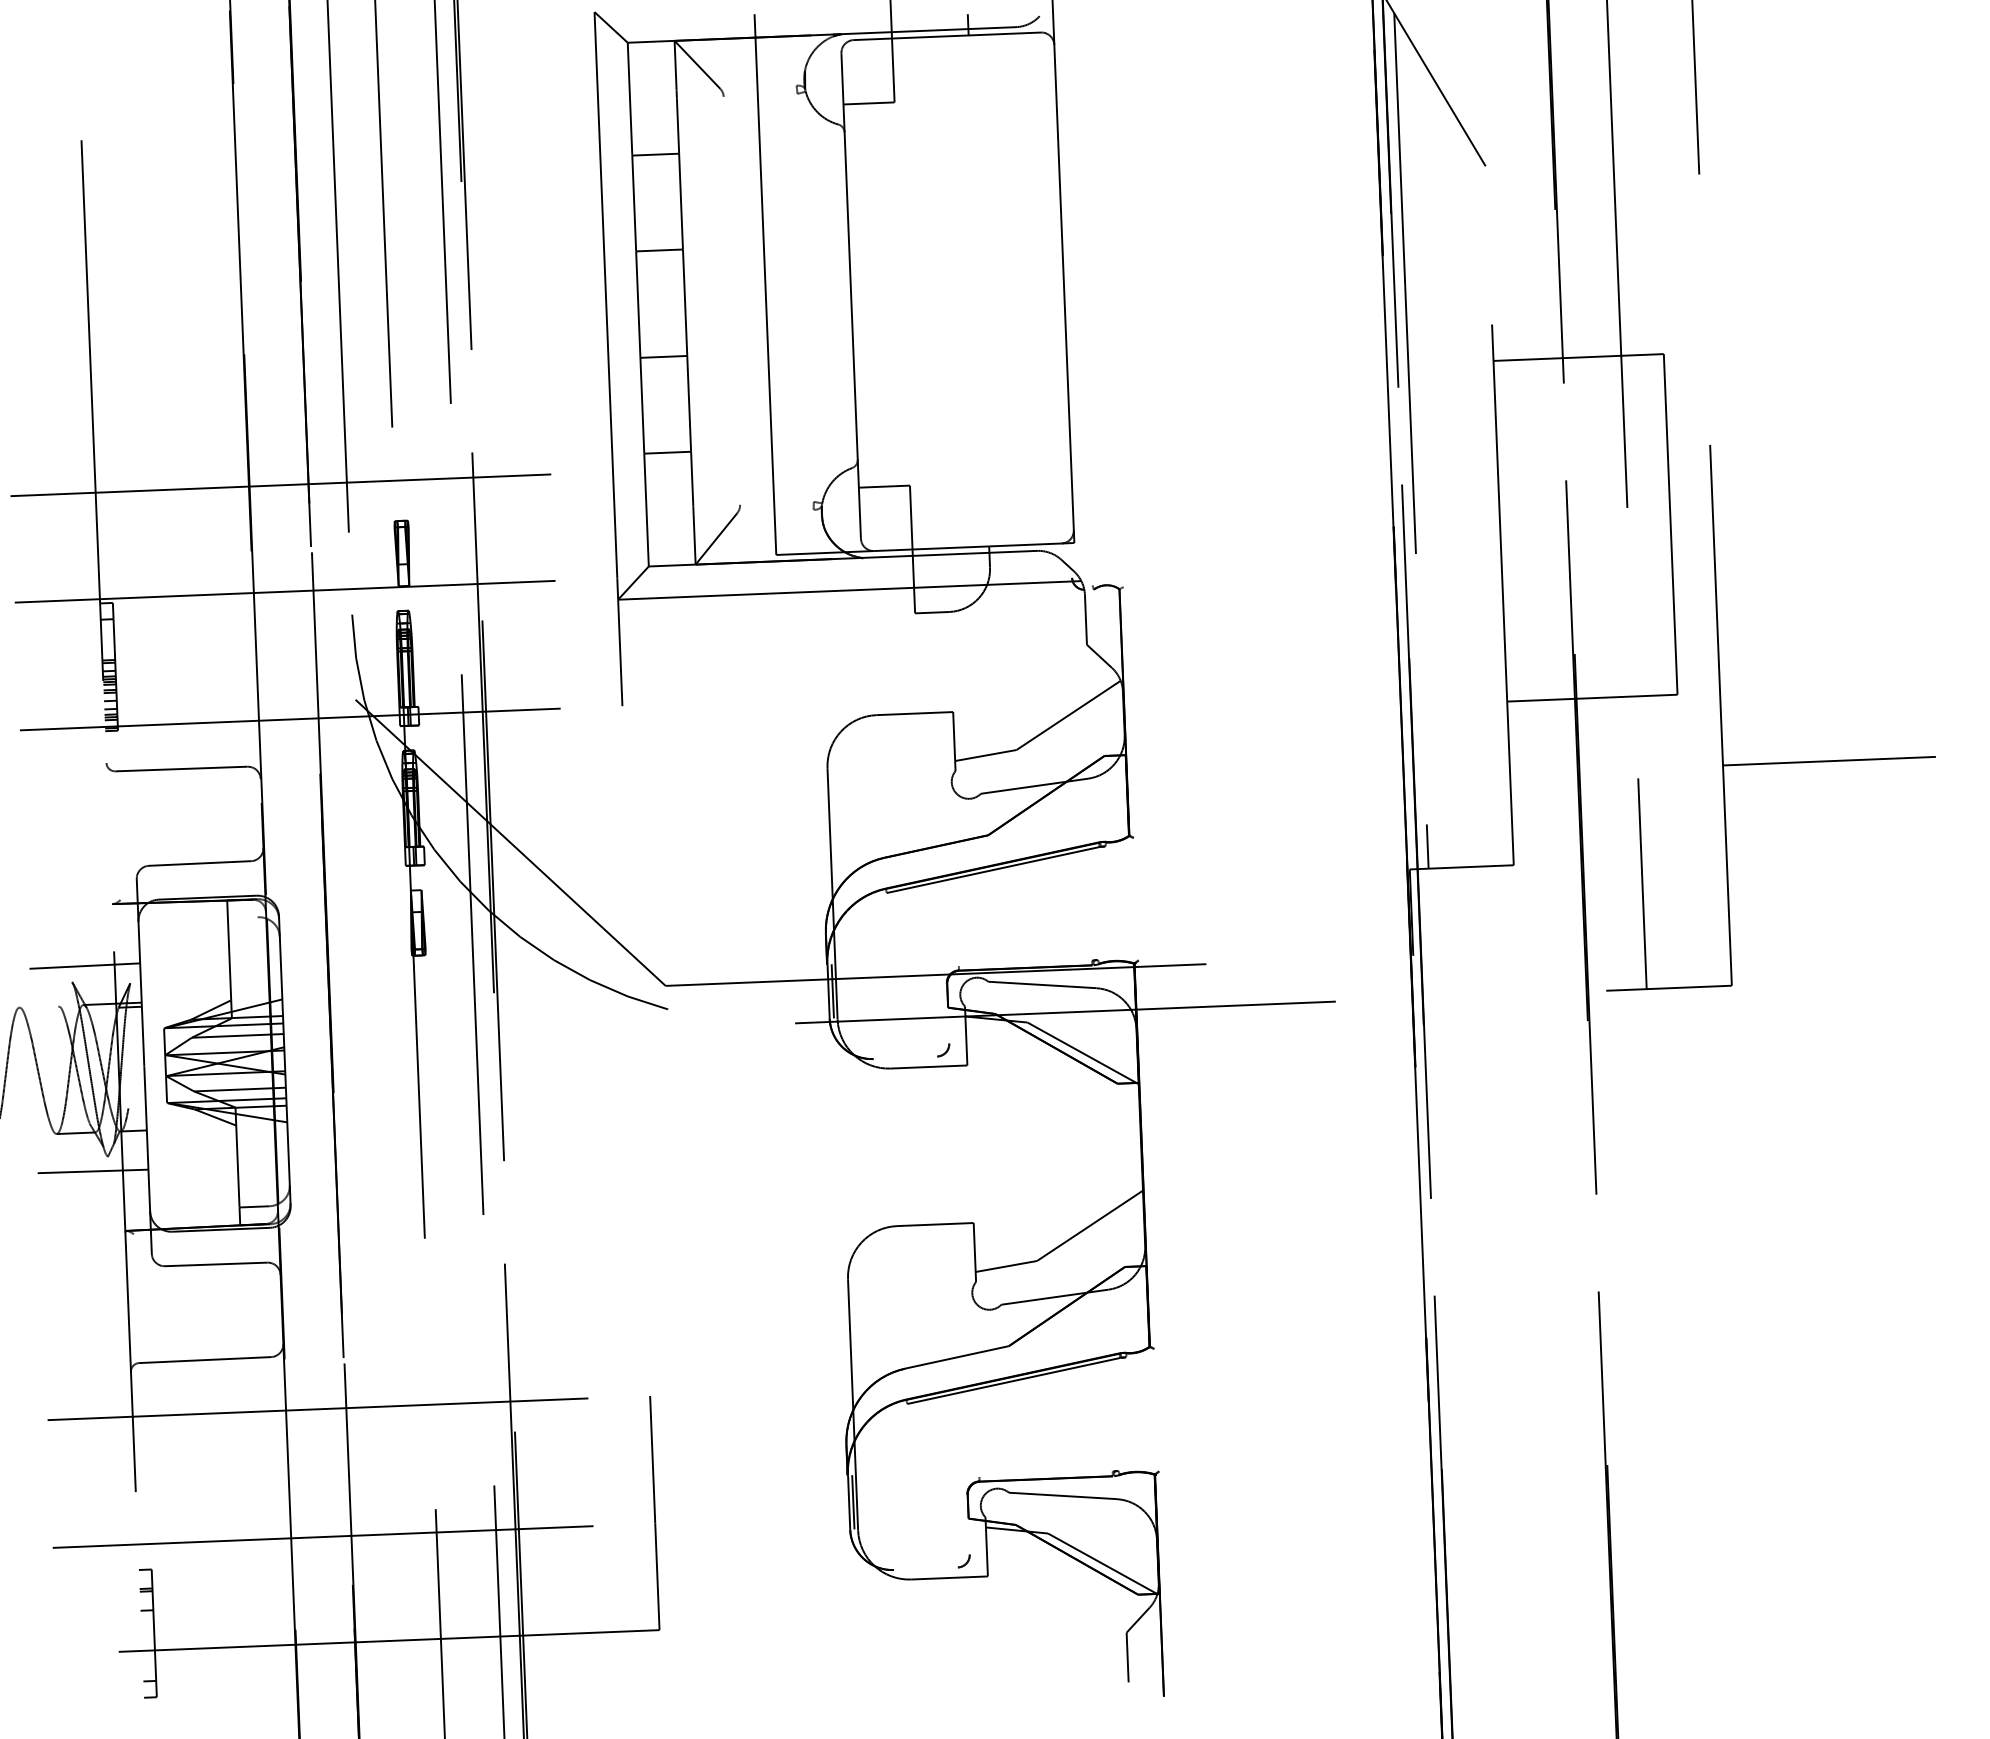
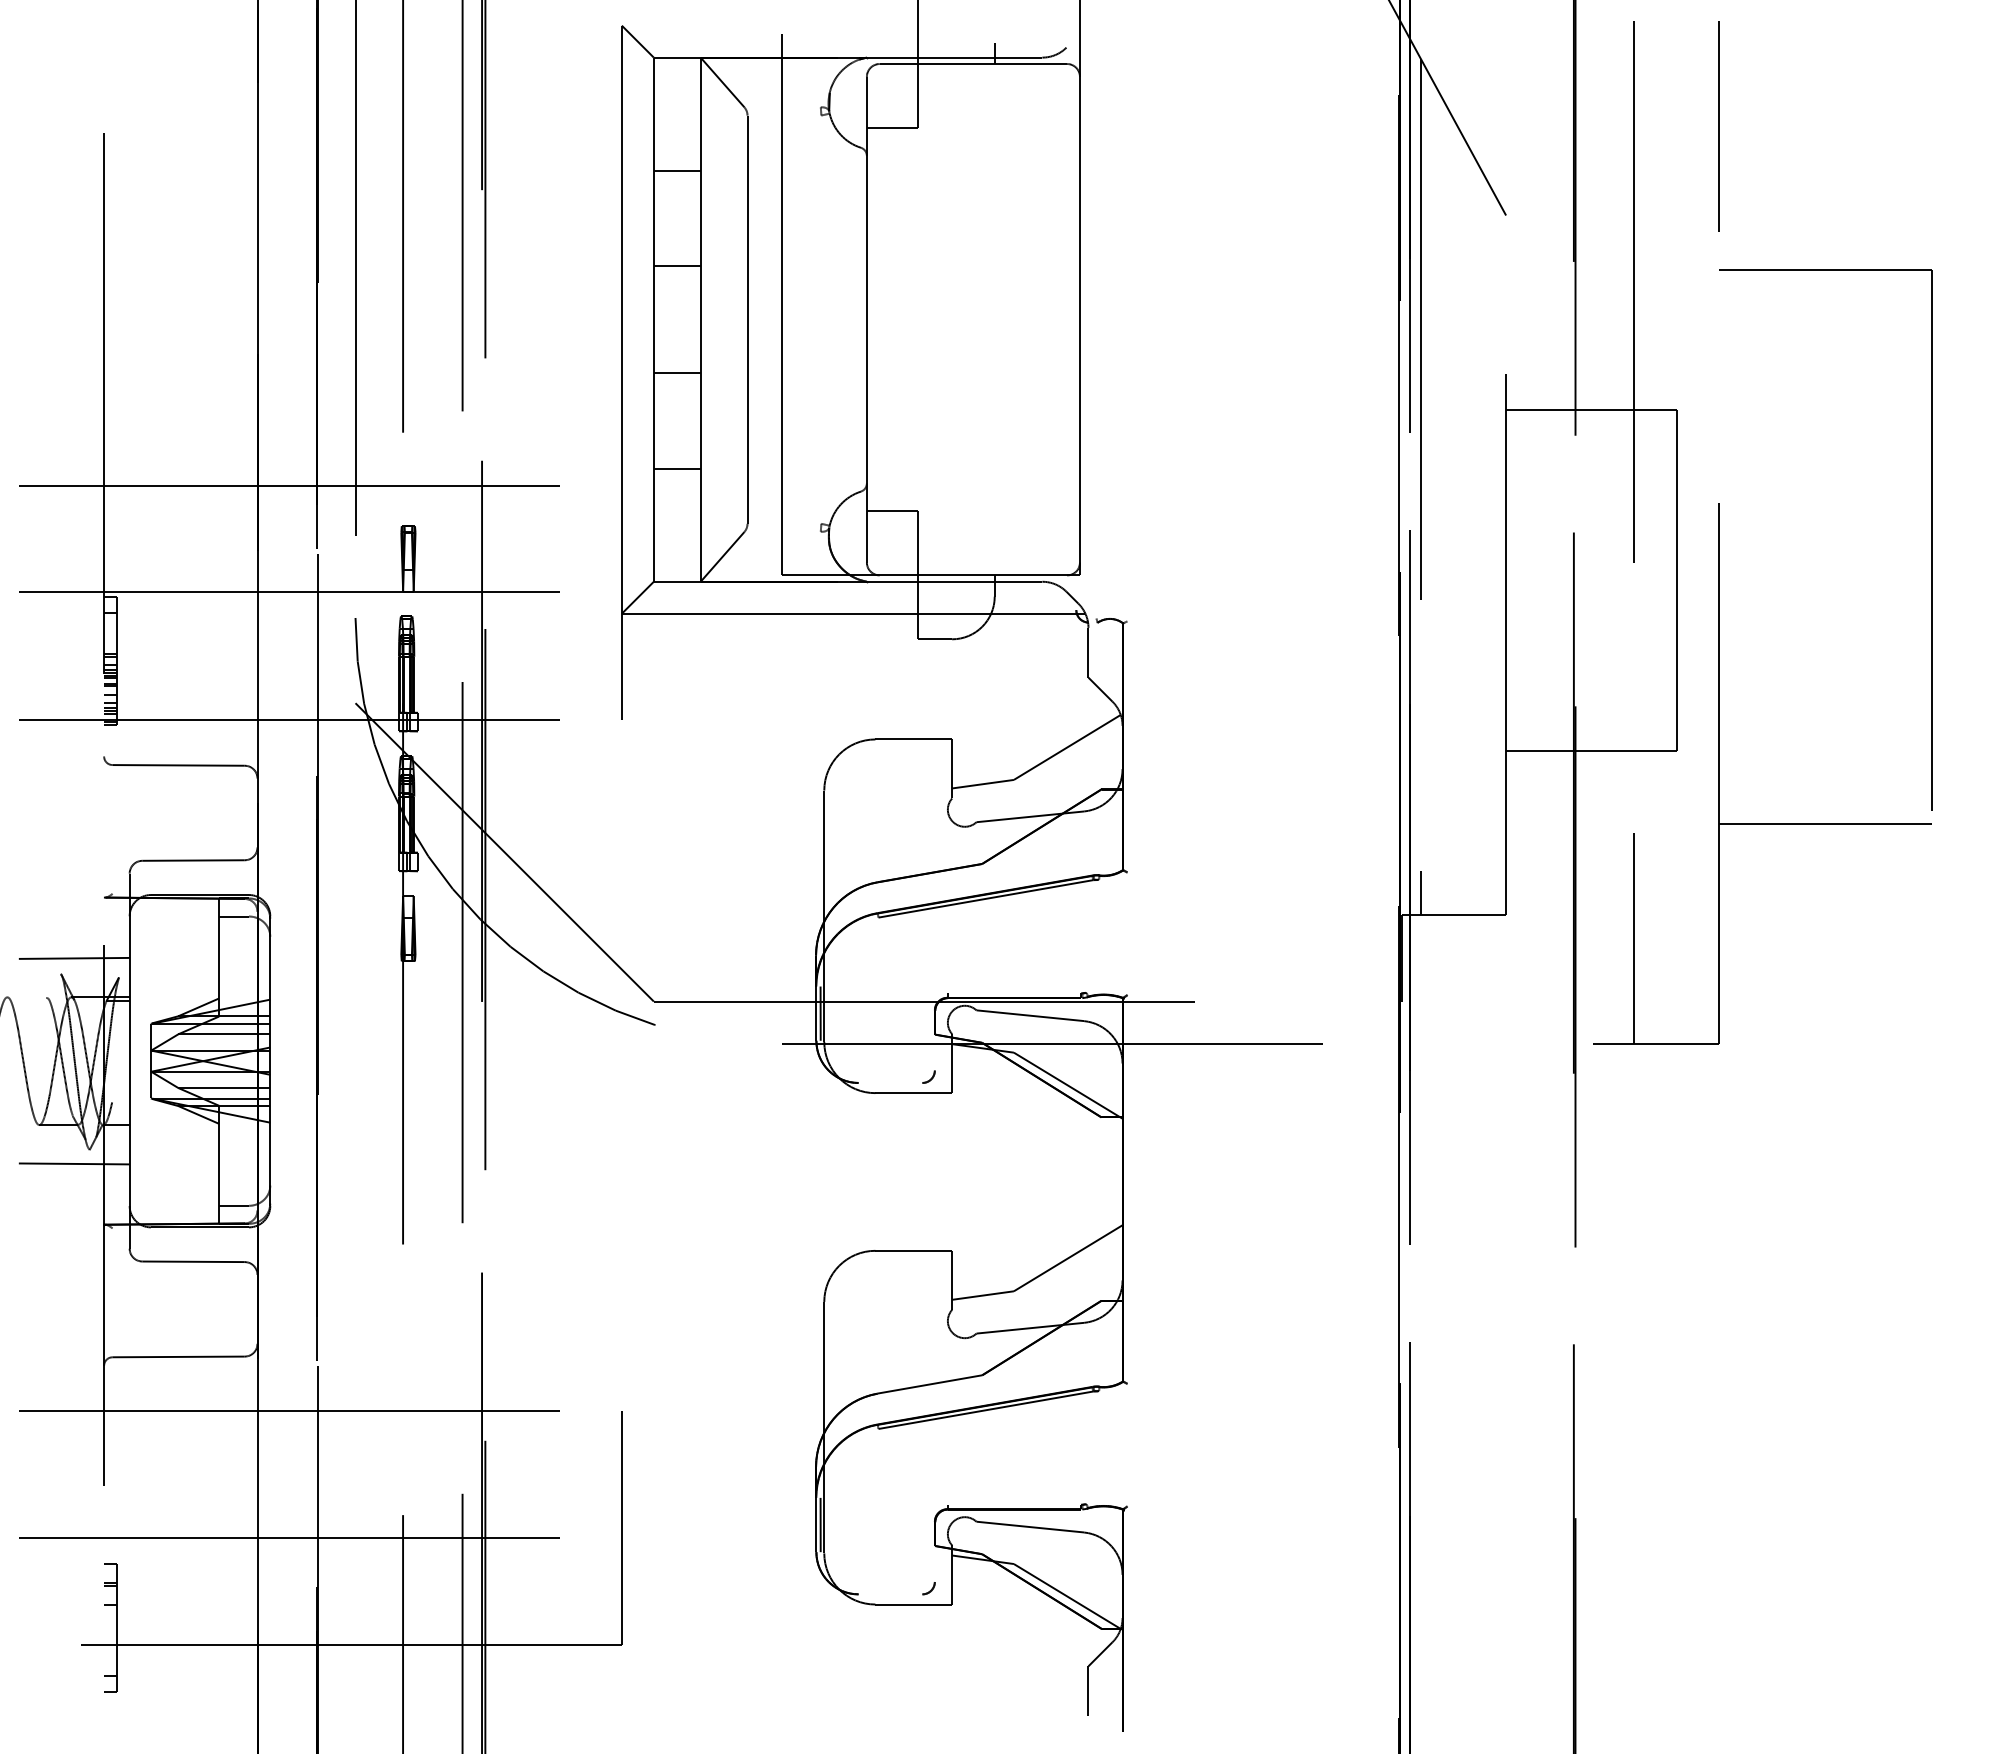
line: (731, 300) -> (747, 319), added
part: (1923, 472) -> (1931, 539), added
line: (242, 917) -> (233, 916), added

